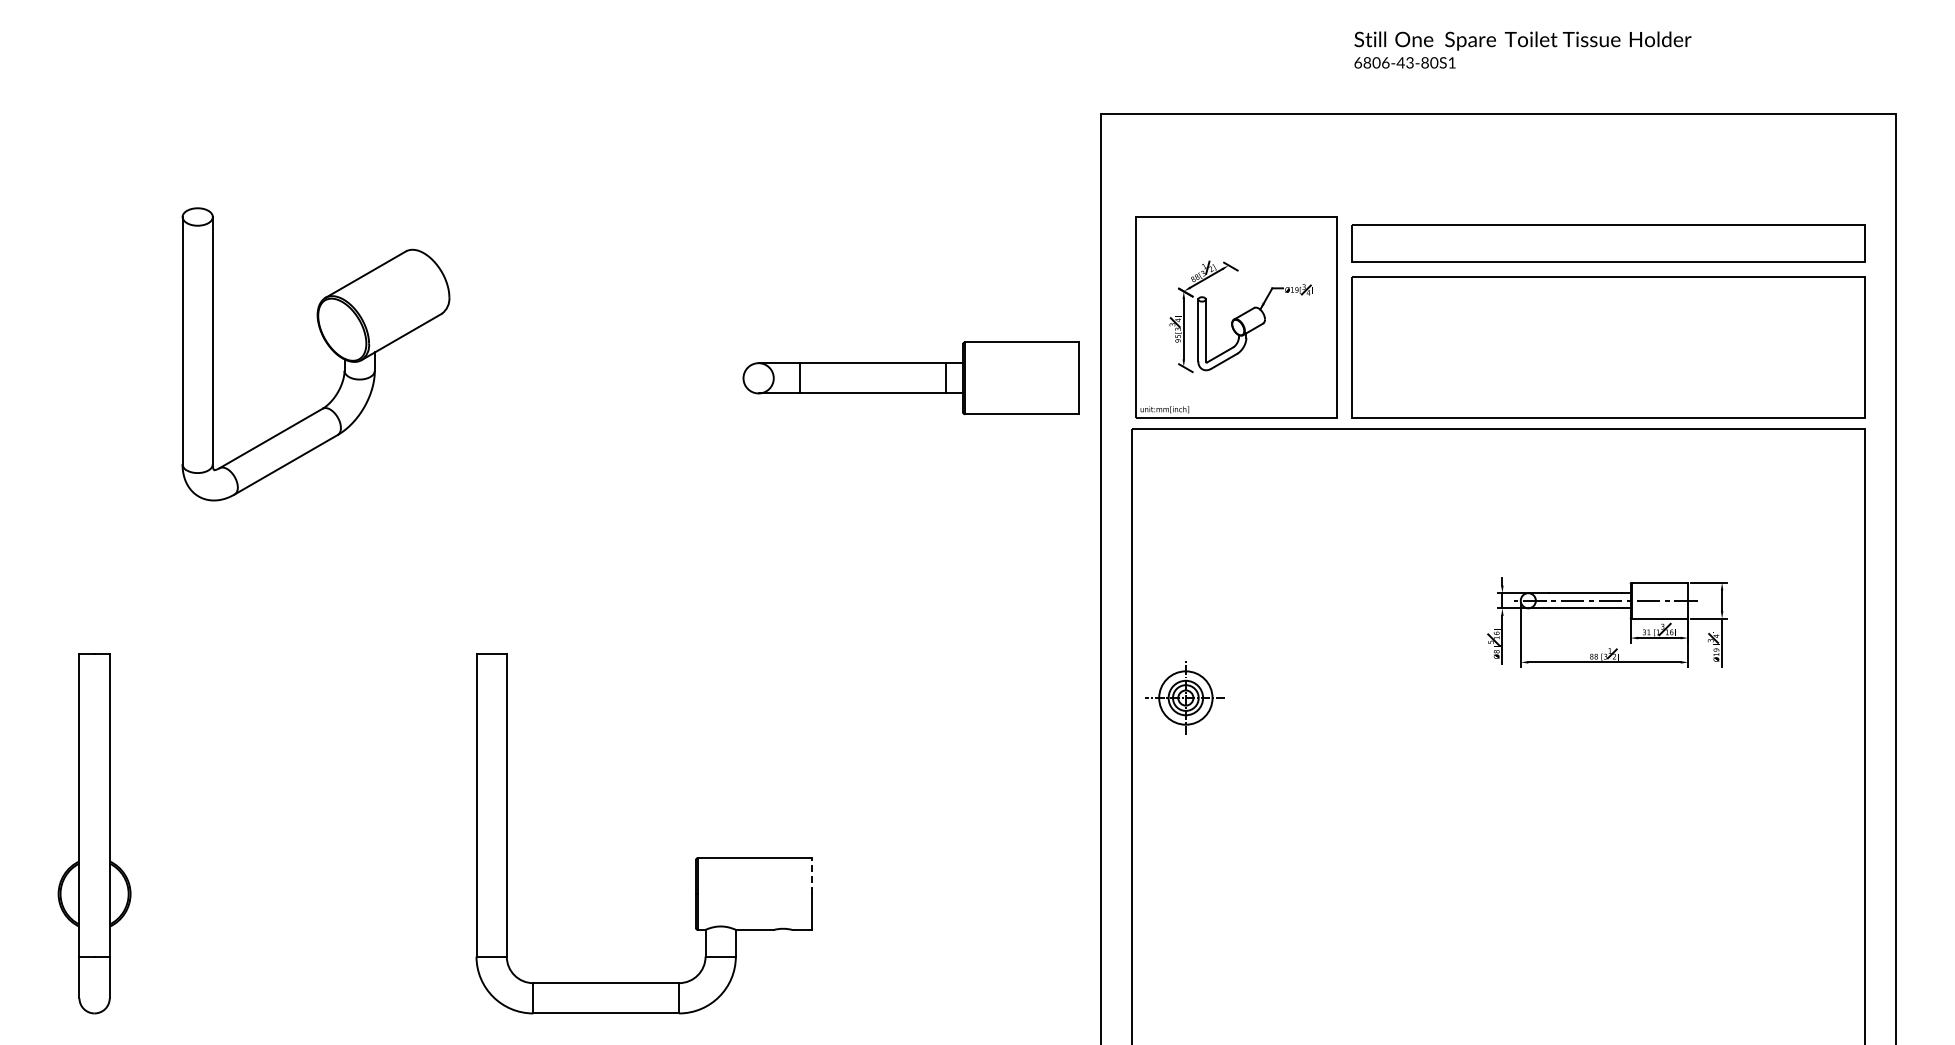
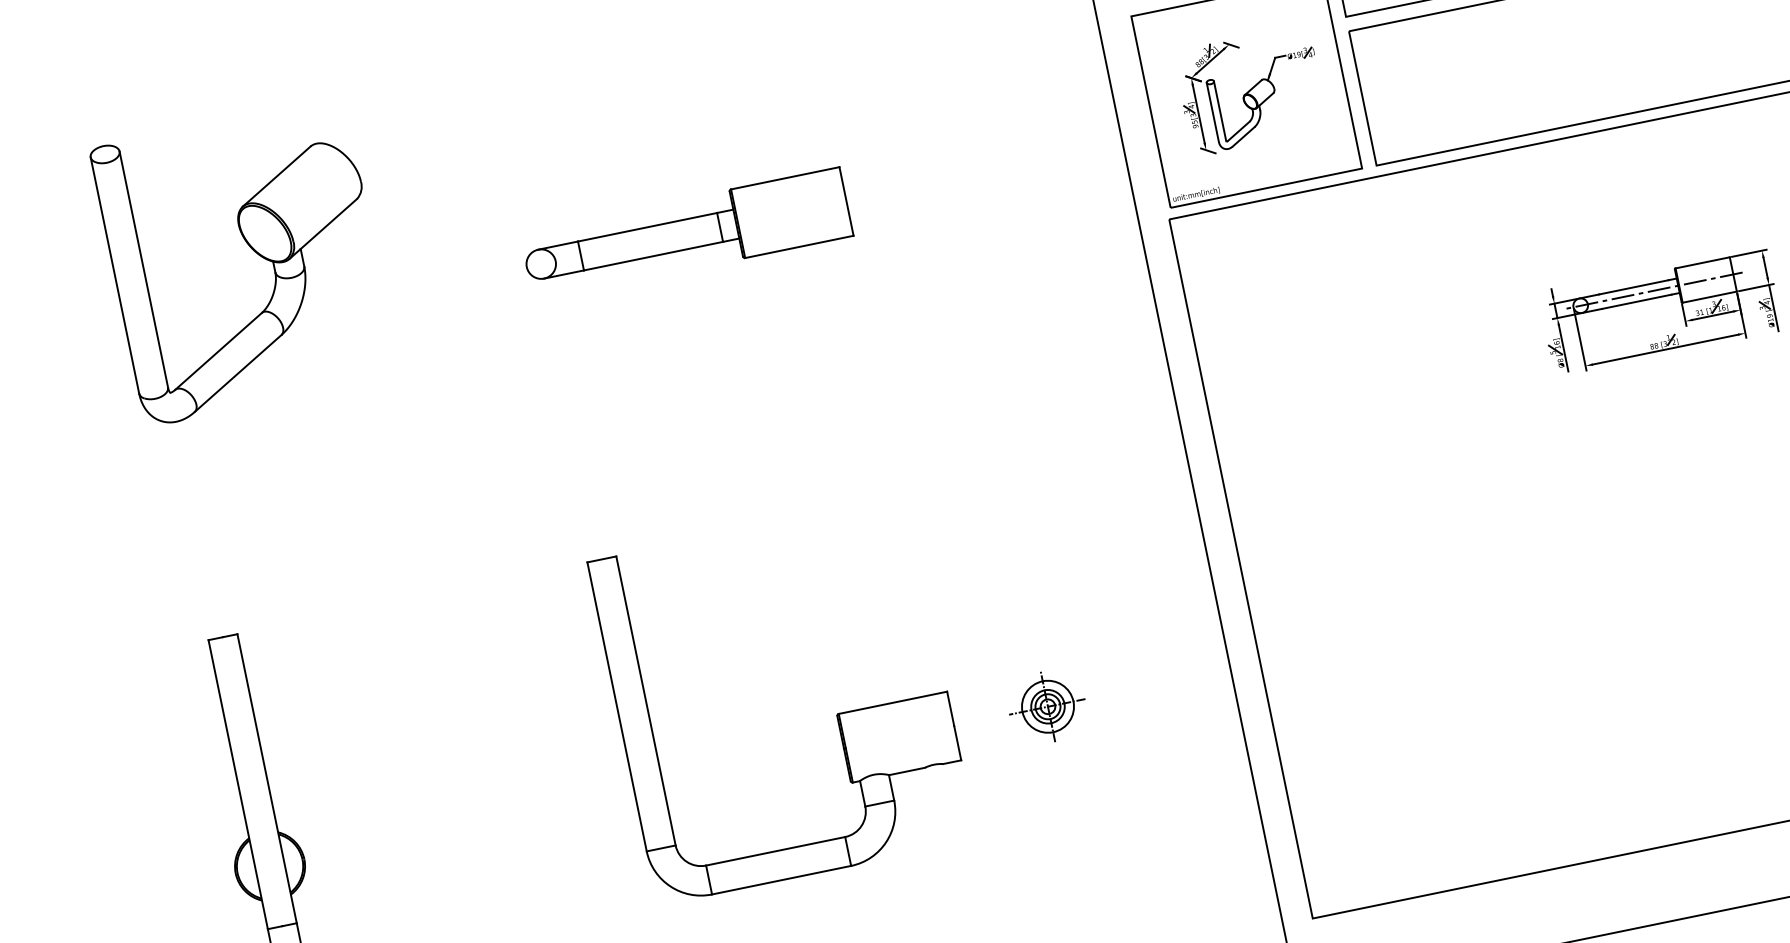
part: (326, 344) -> (252, 250), moved
part: (910, 378) -> (686, 234), moved
part: (1184, 697) -> (1046, 706), moved
line: (811, 876) -> (950, 709), dashed -> solid

